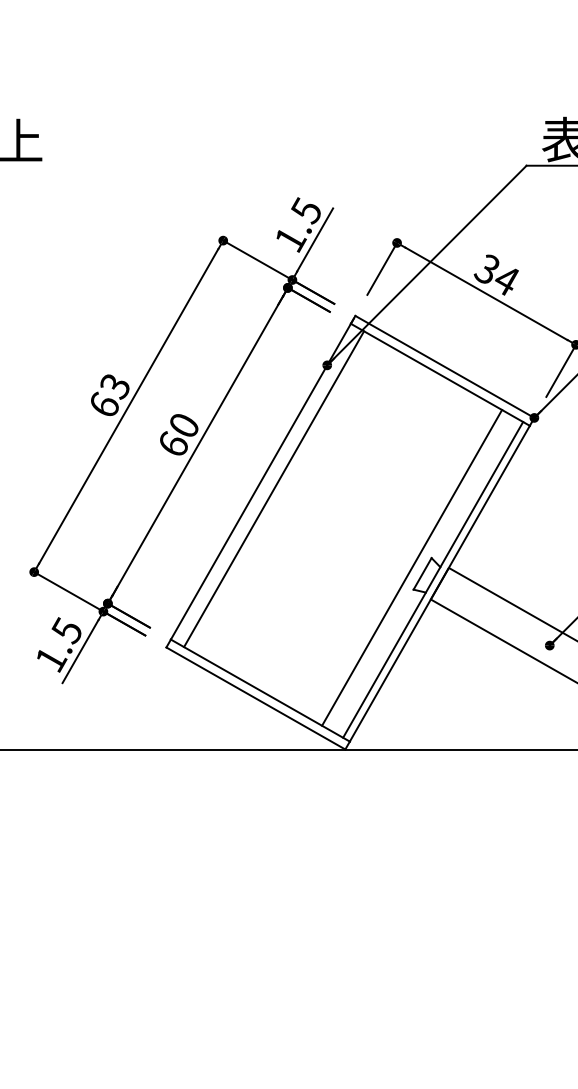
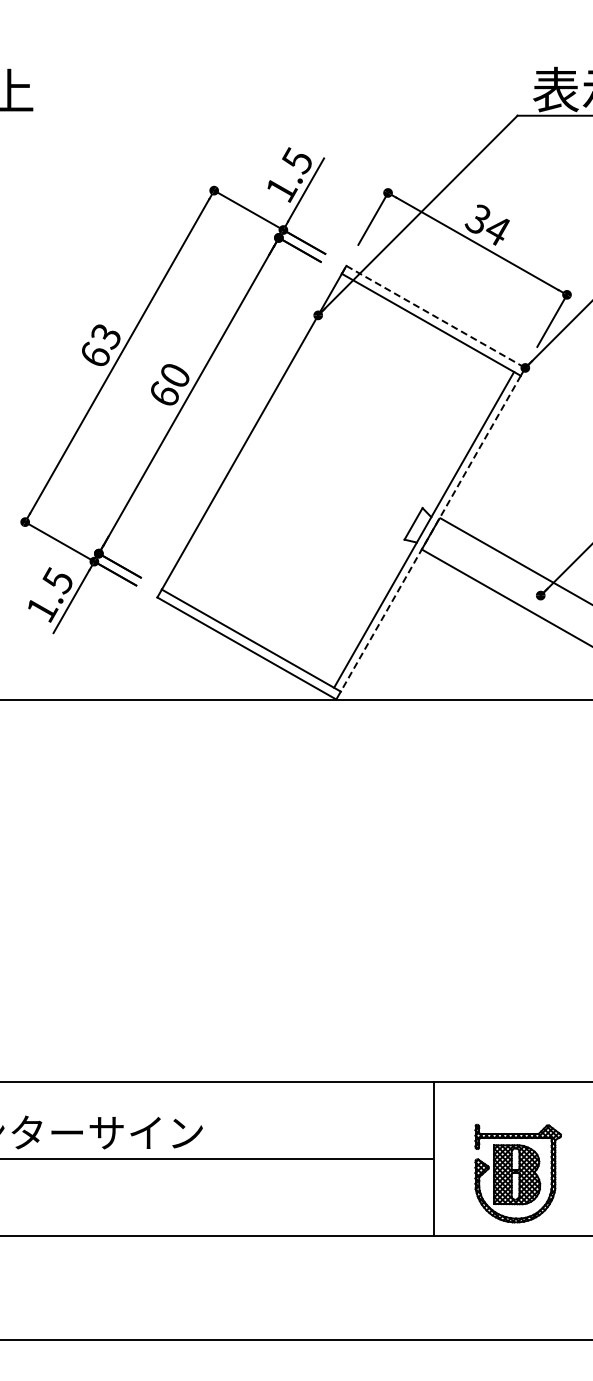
line: (444, 366) -> (435, 316), solid -> dashed
line: (274, 489) -> (265, 439), removed
line: (412, 567) -> (403, 517), removed
line: (439, 583) -> (430, 533), solid -> dashed

